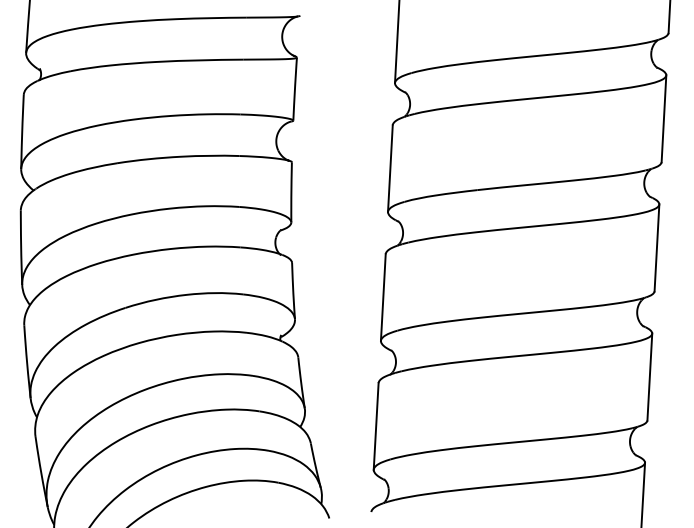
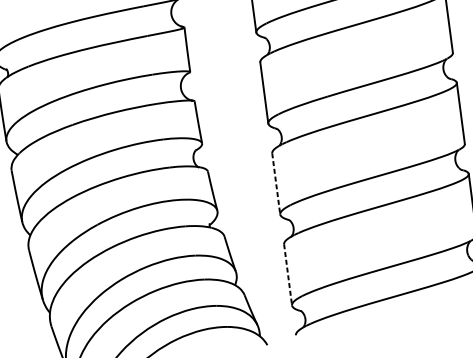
line: (383, 298) -> (276, 184), solid -> dashed
line: (376, 426) -> (288, 274), solid -> dashed

